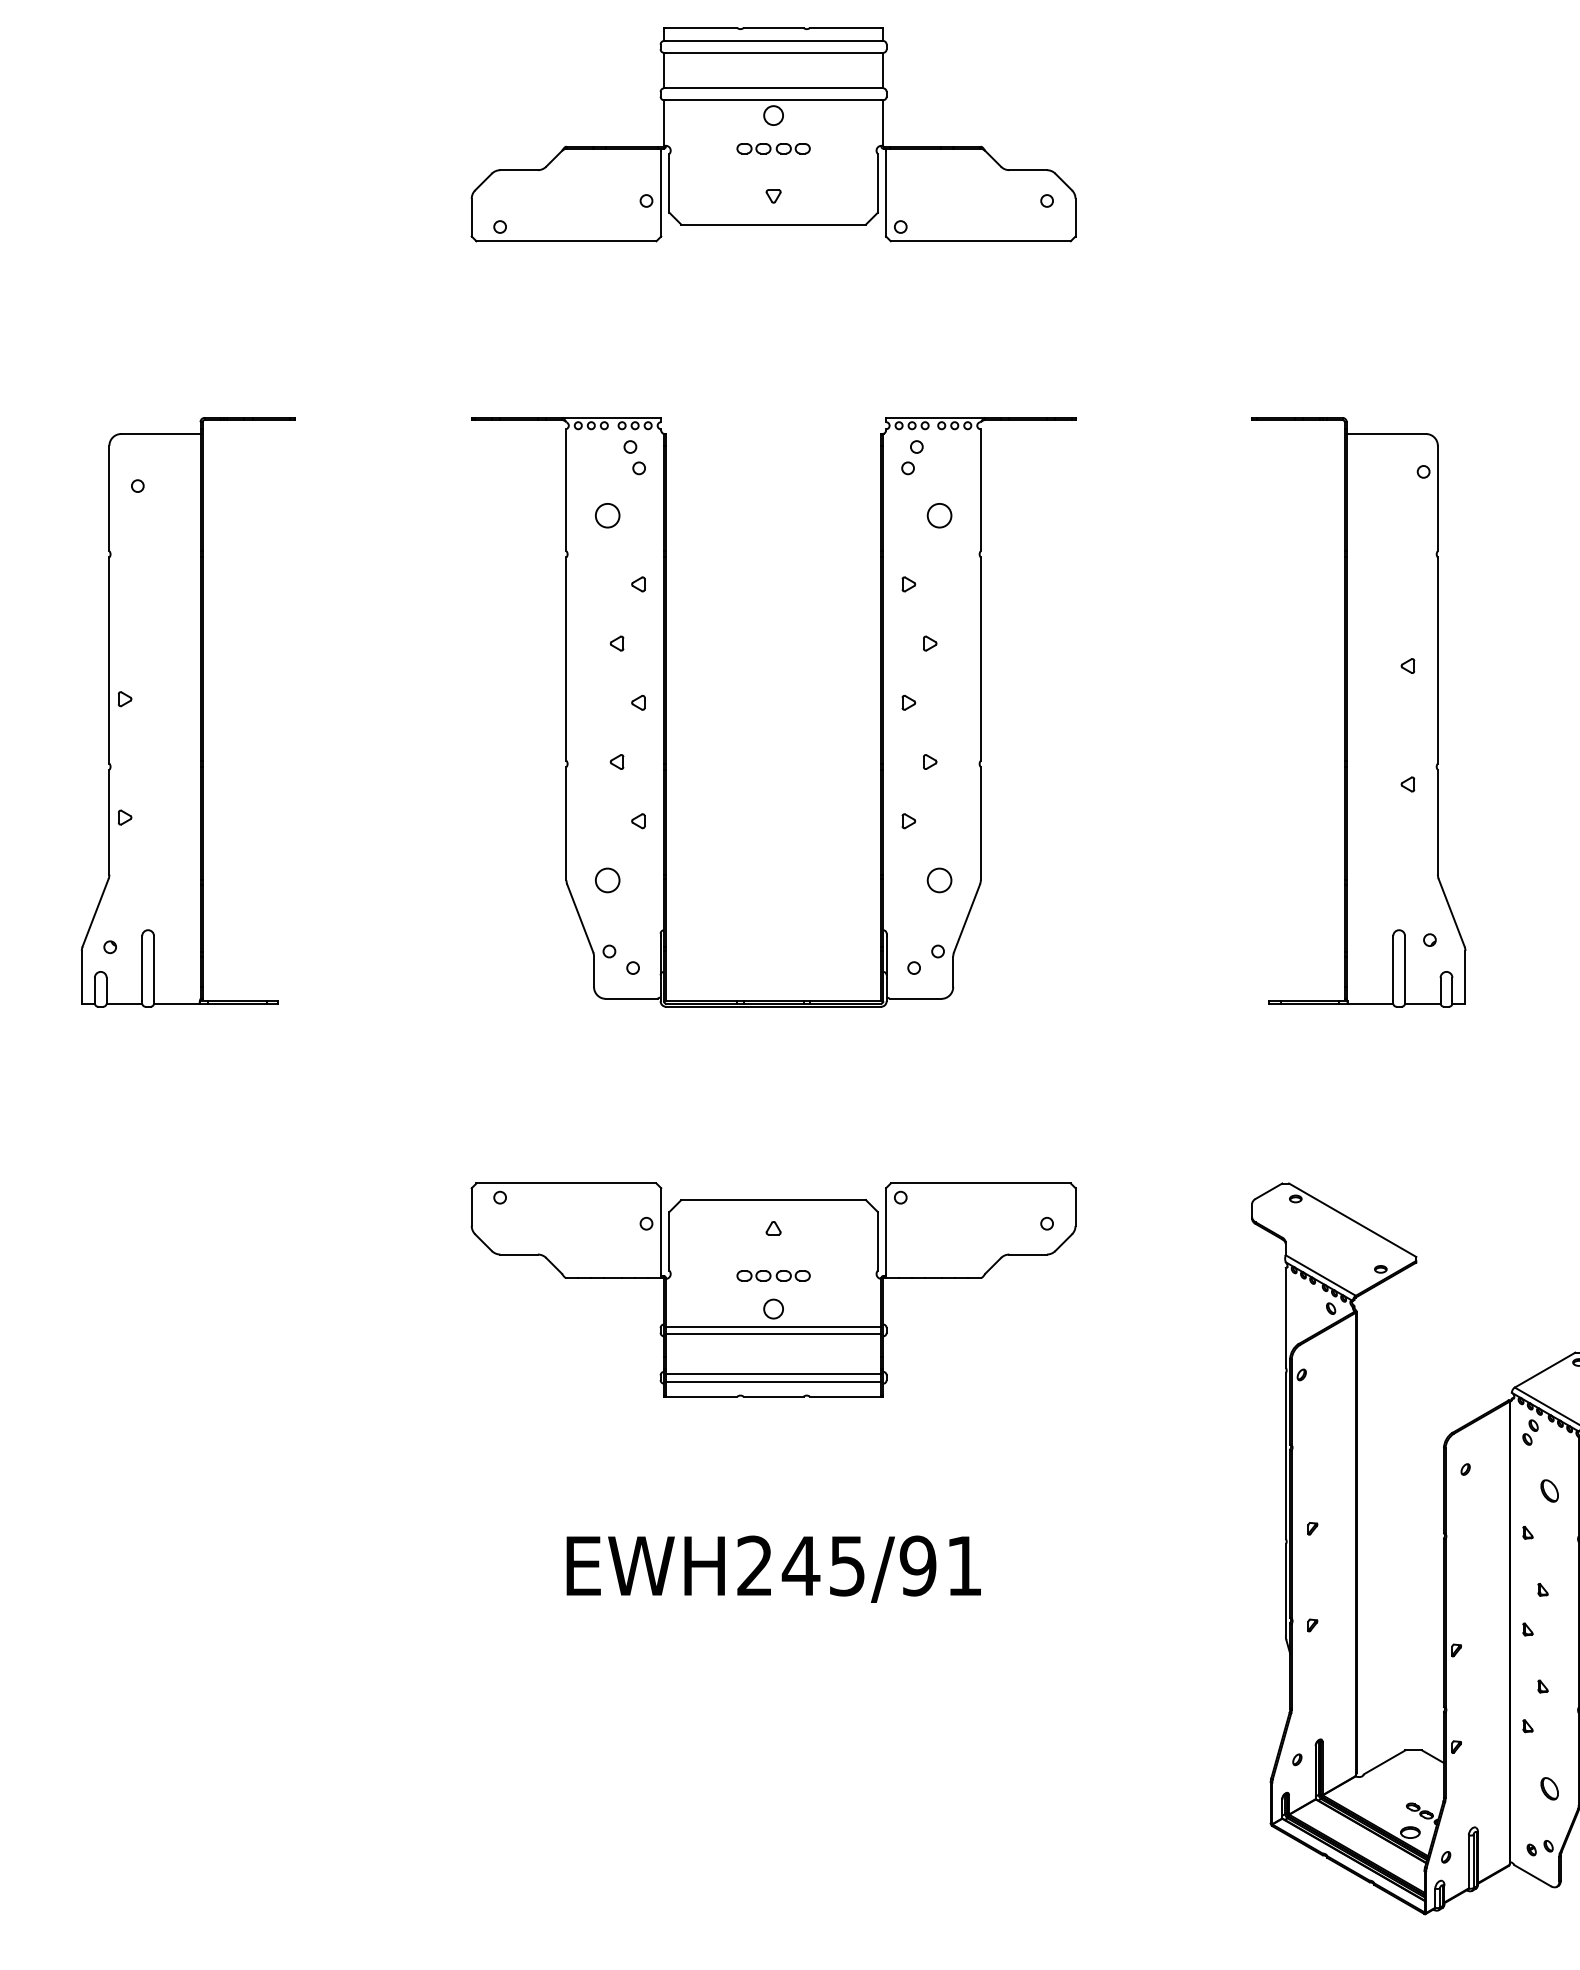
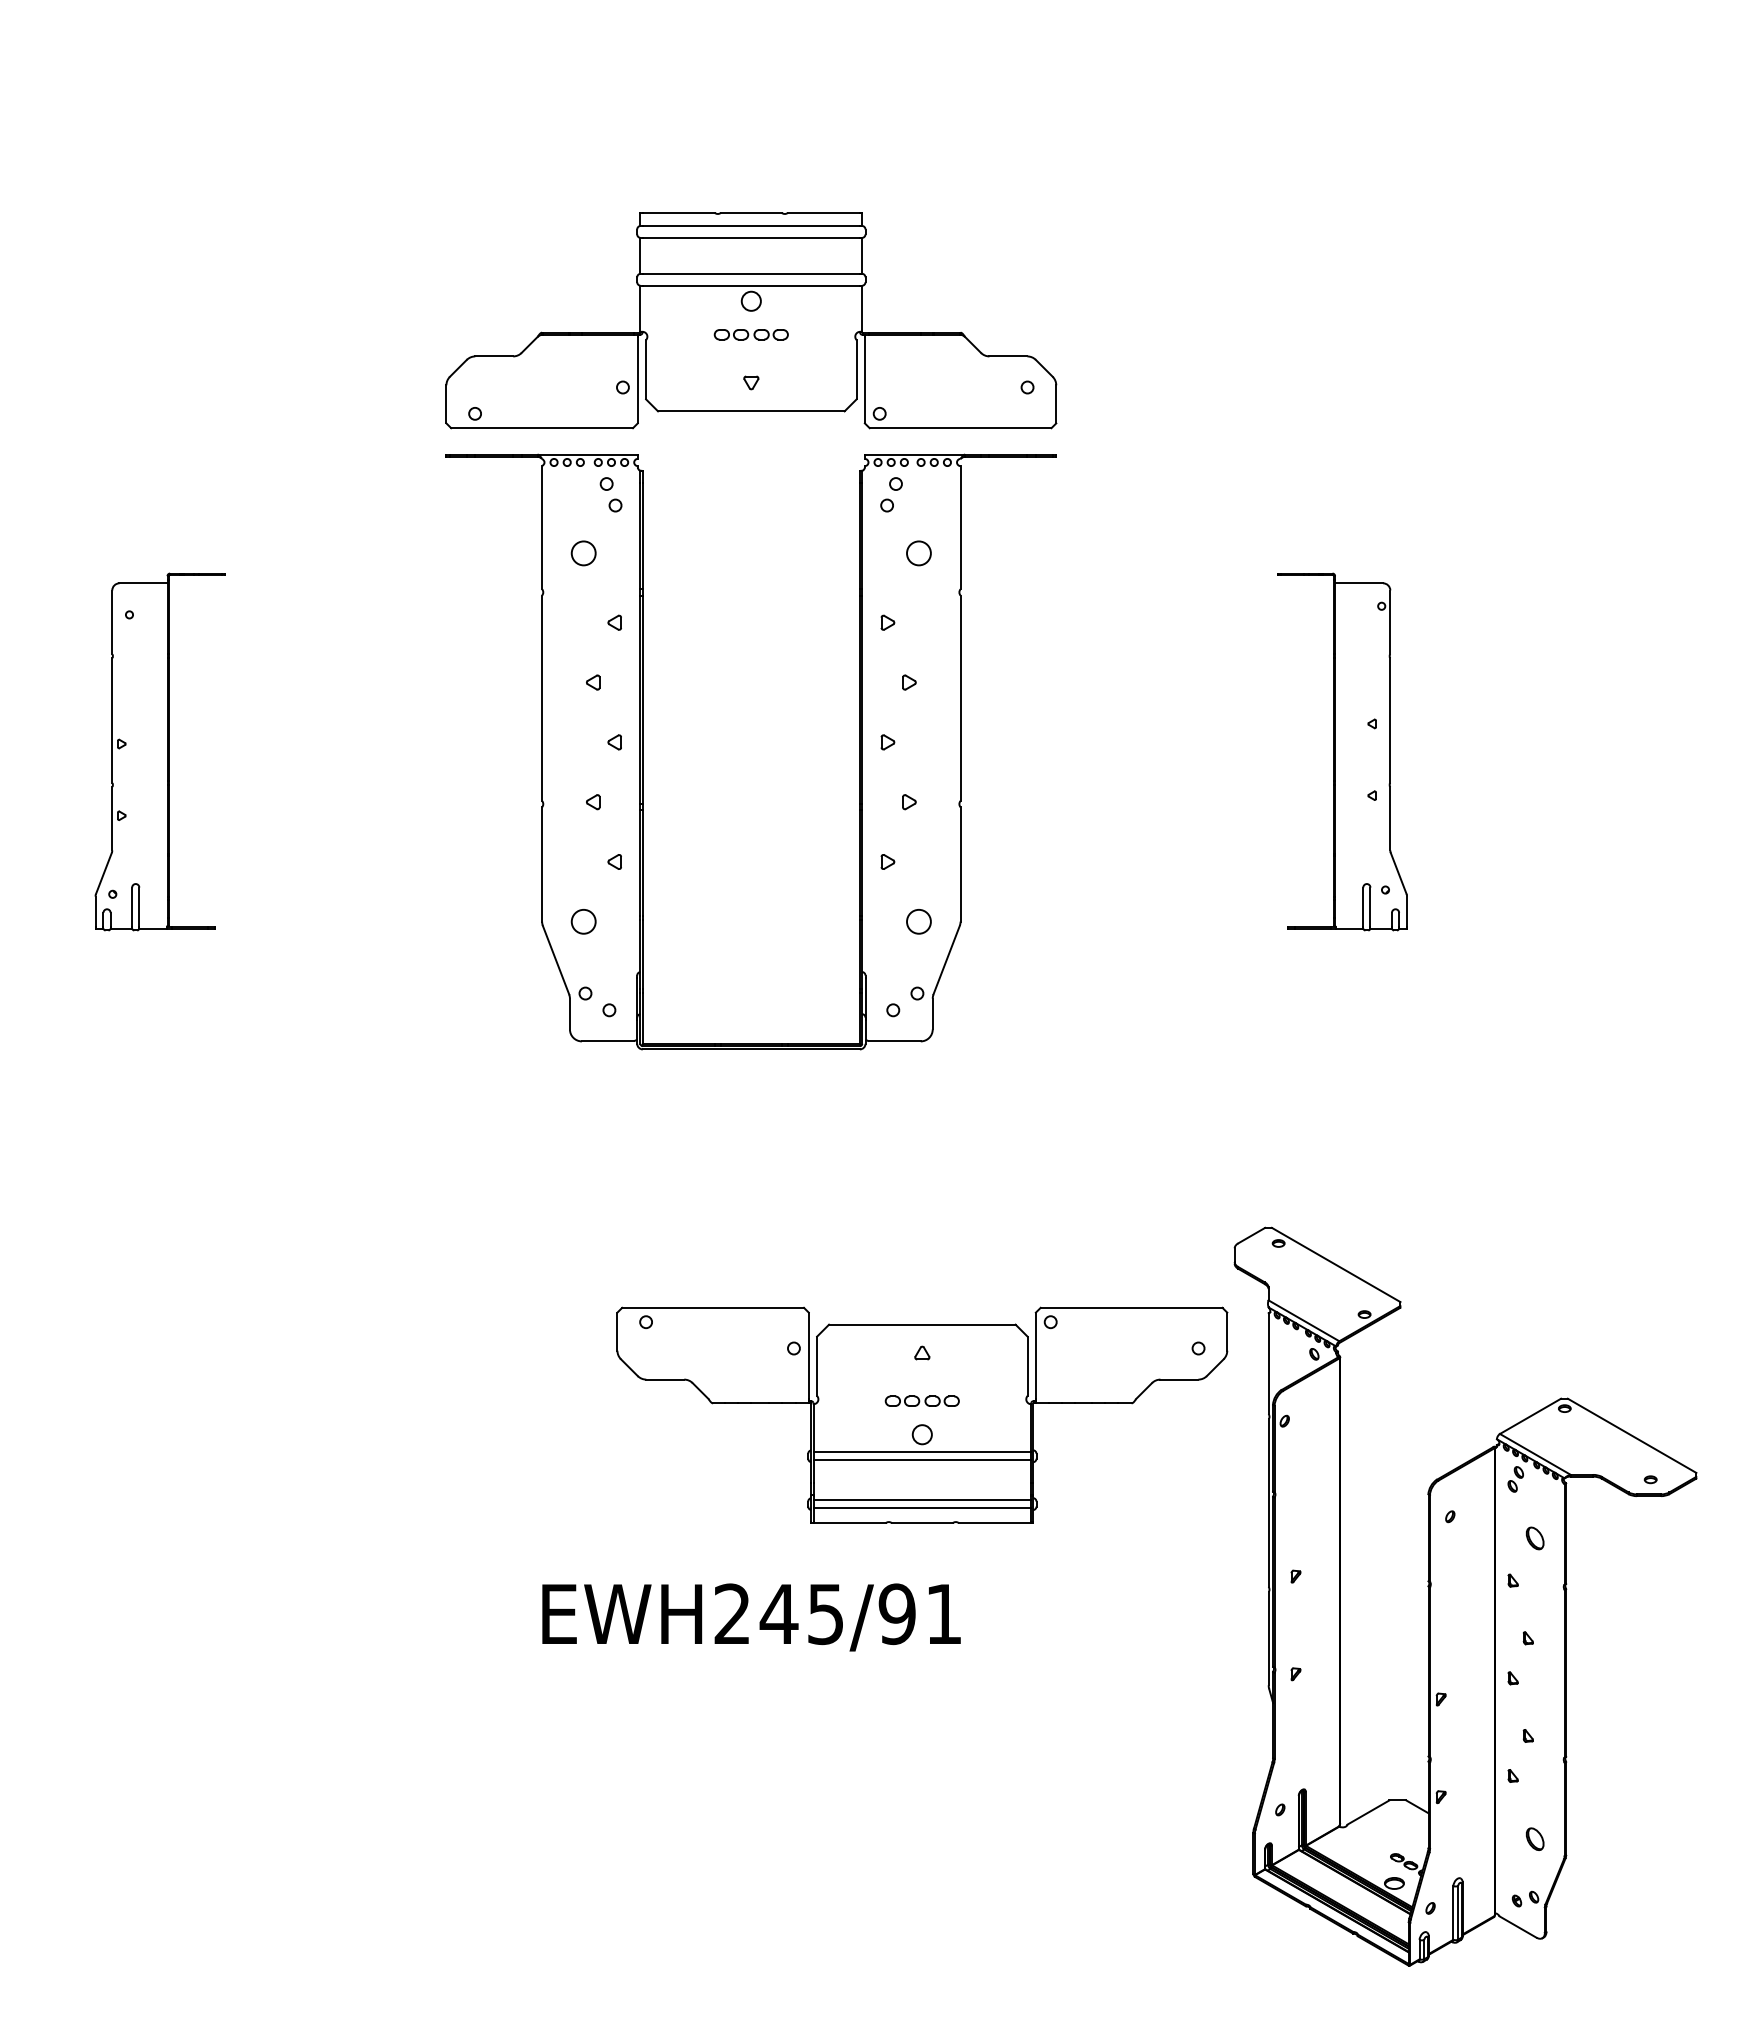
part: (773, 134) -> (751, 320), moved
part: (187, 711) -> (159, 751), size x0.6
part: (1358, 711) -> (1342, 751), size x0.6
part: (773, 1289) -> (922, 1414), moved

